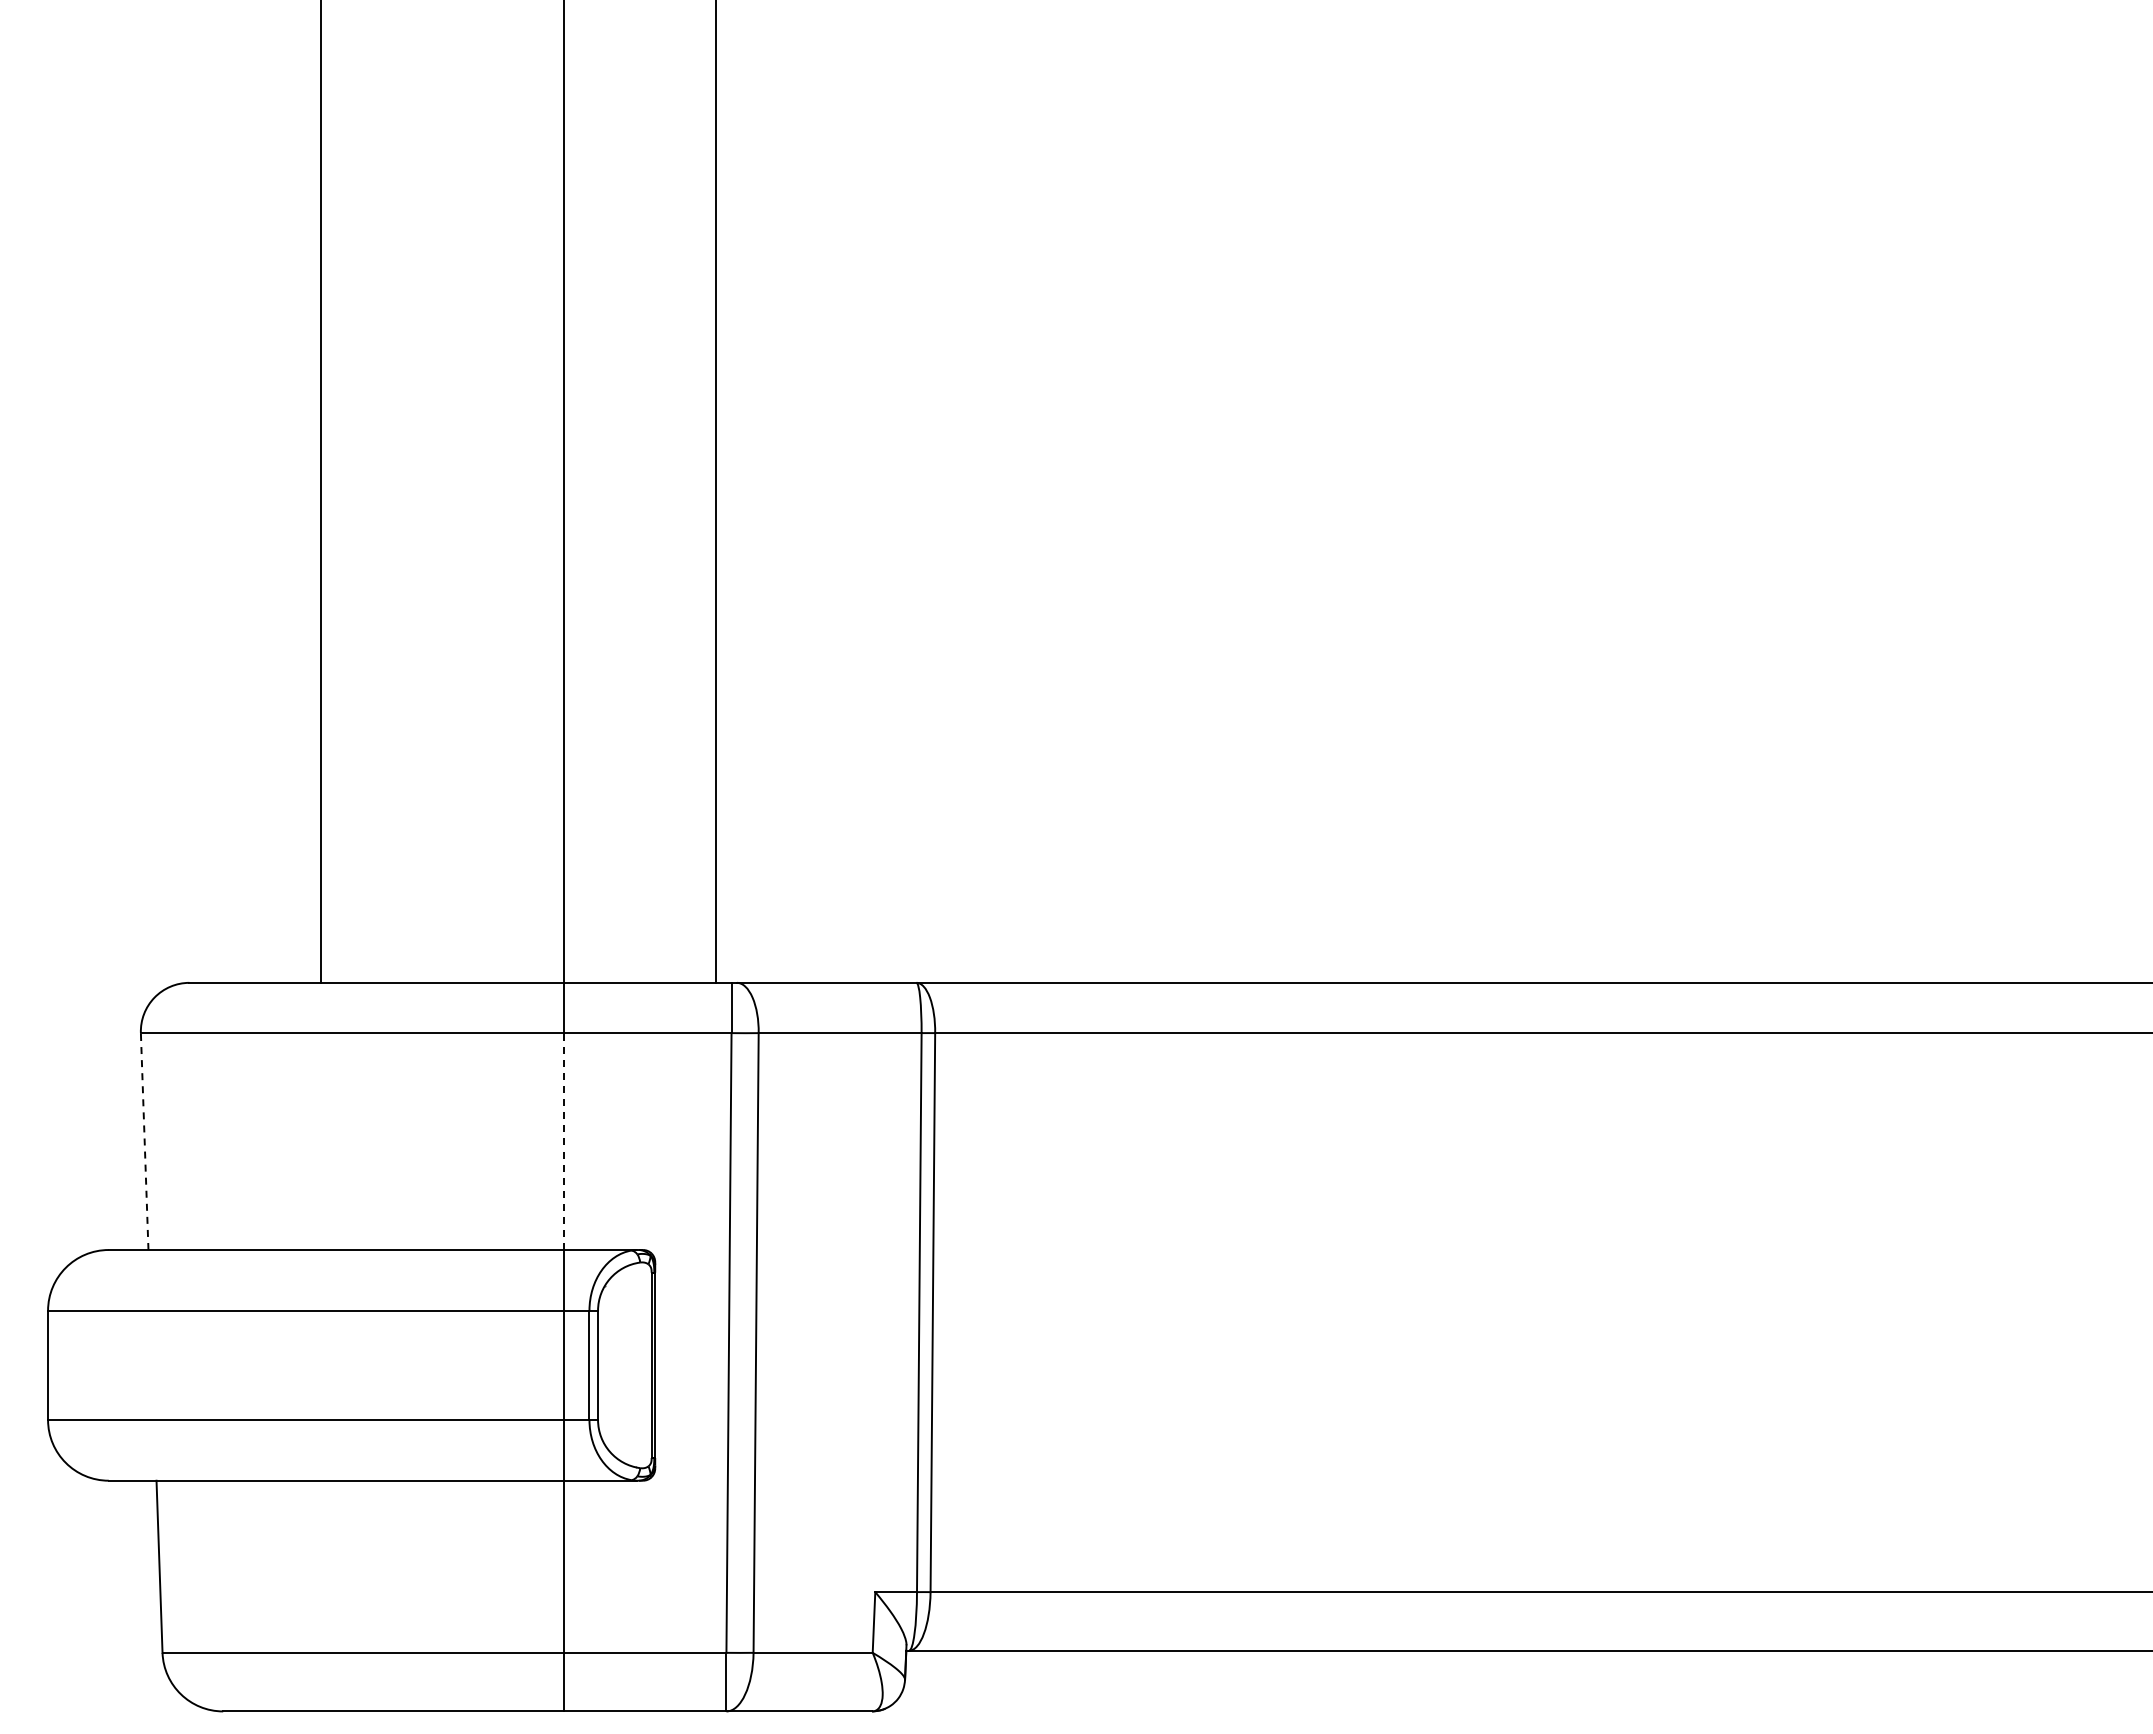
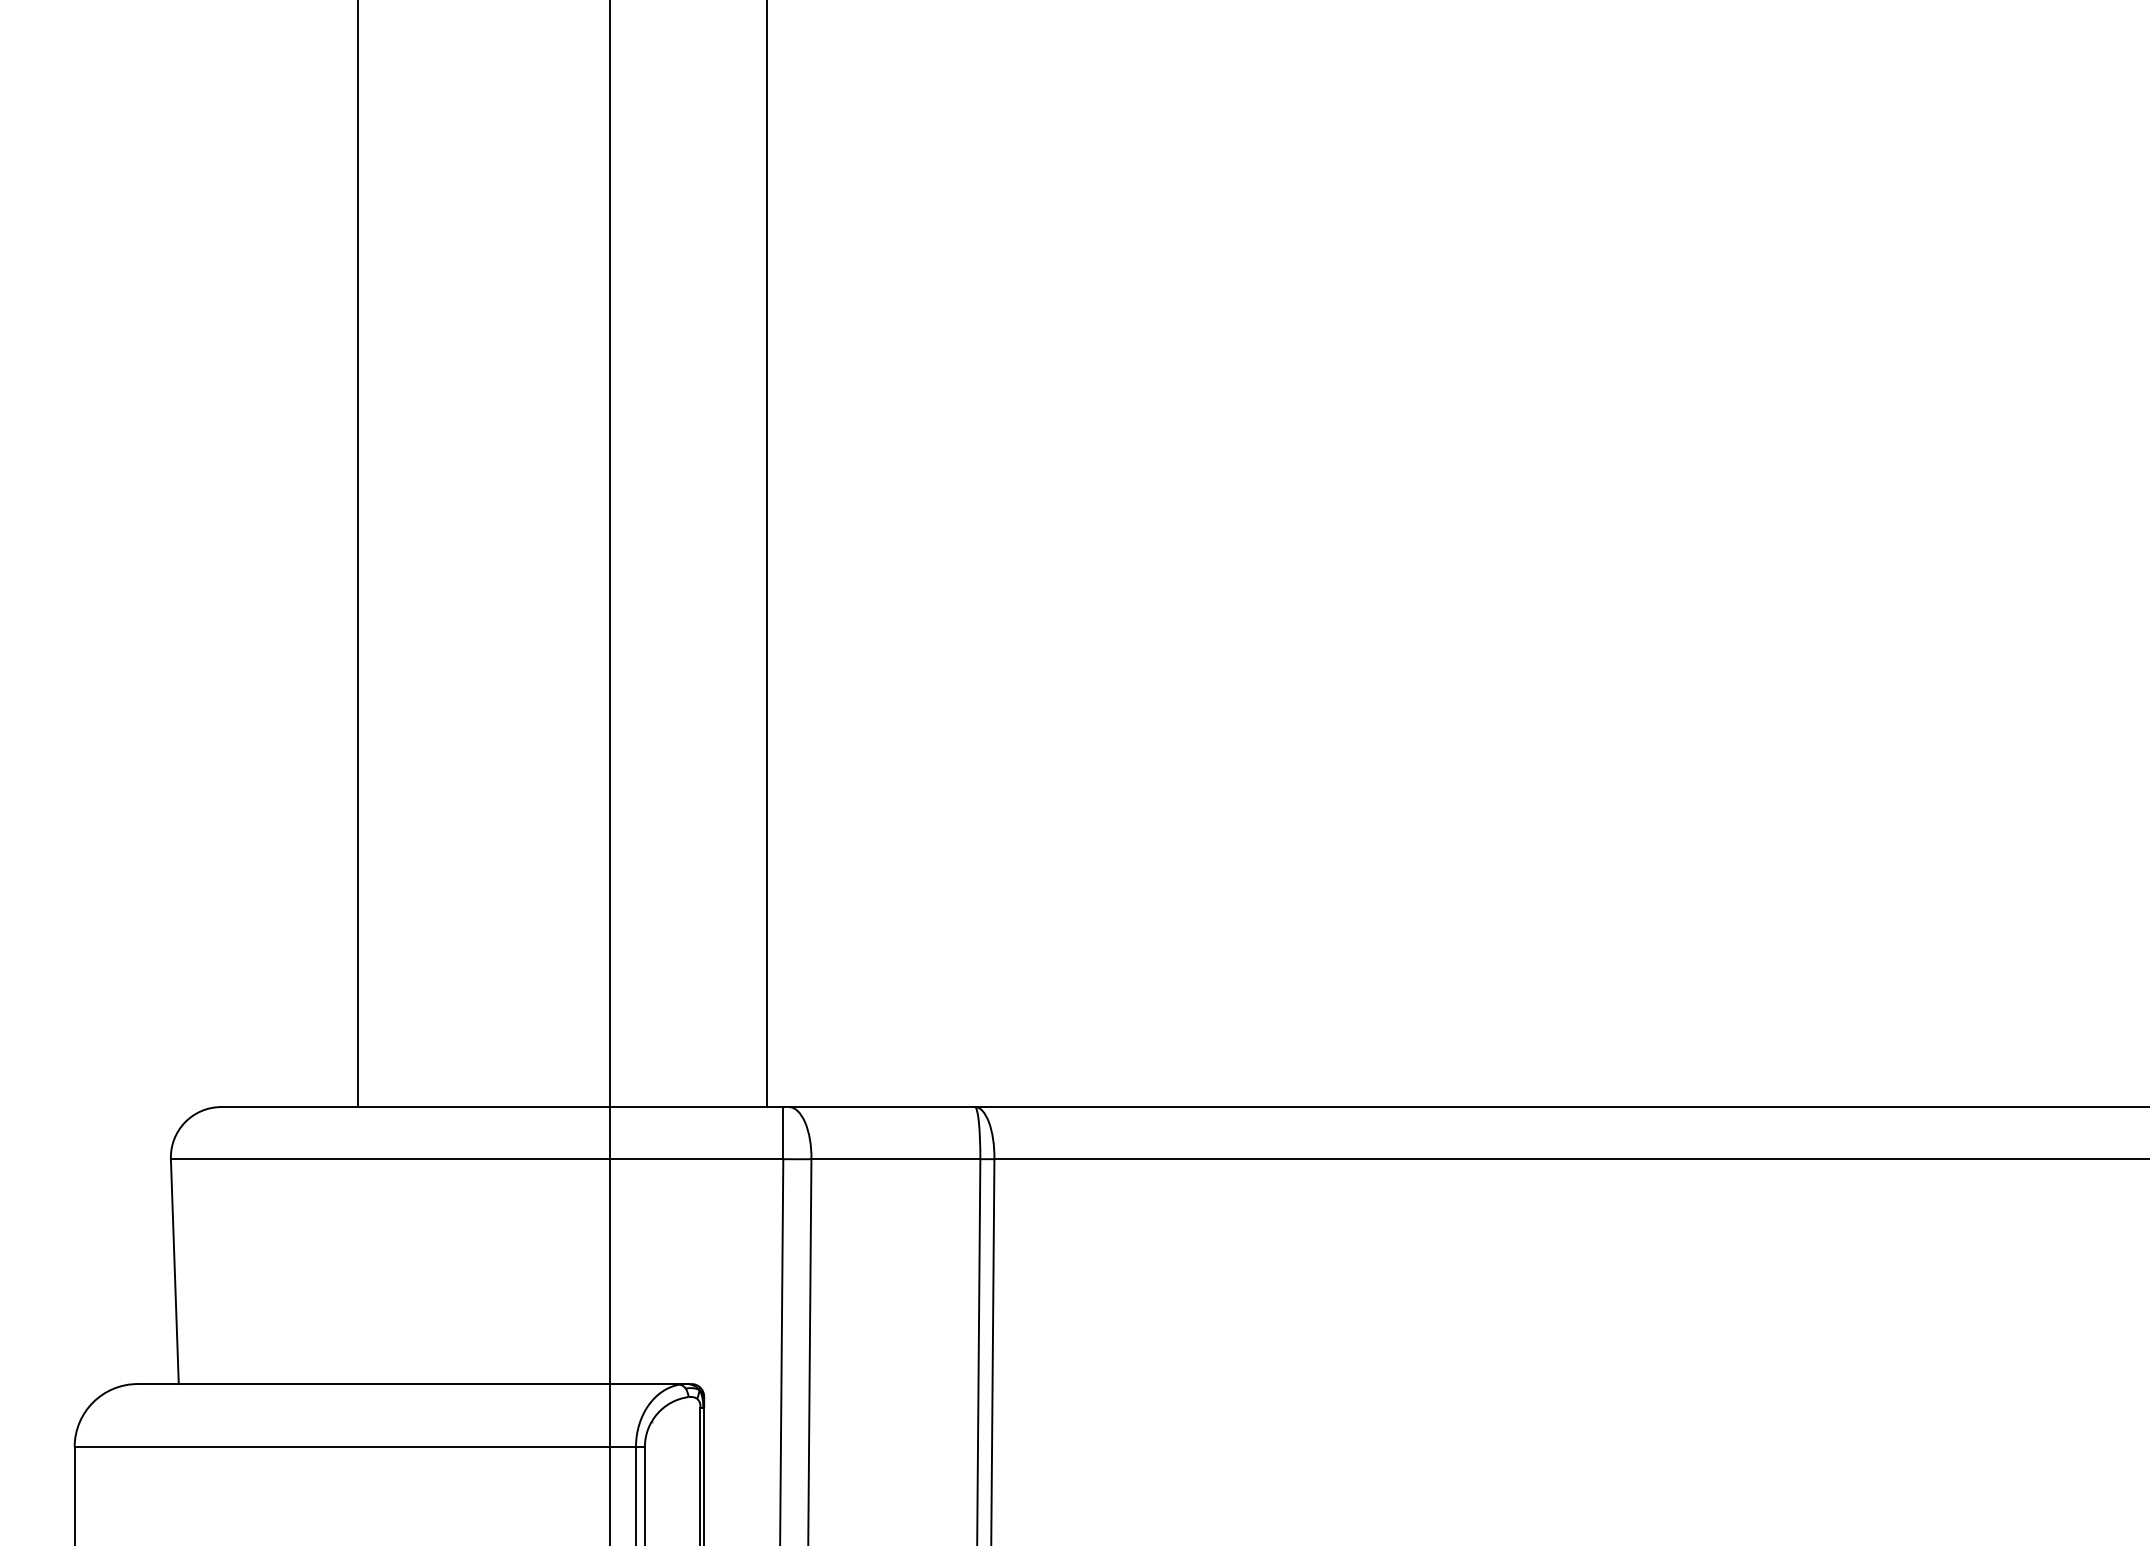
line: (144, 1141) -> (174, 1271), dashed -> solid
line: (564, 1141) -> (610, 1271), dashed -> solid

